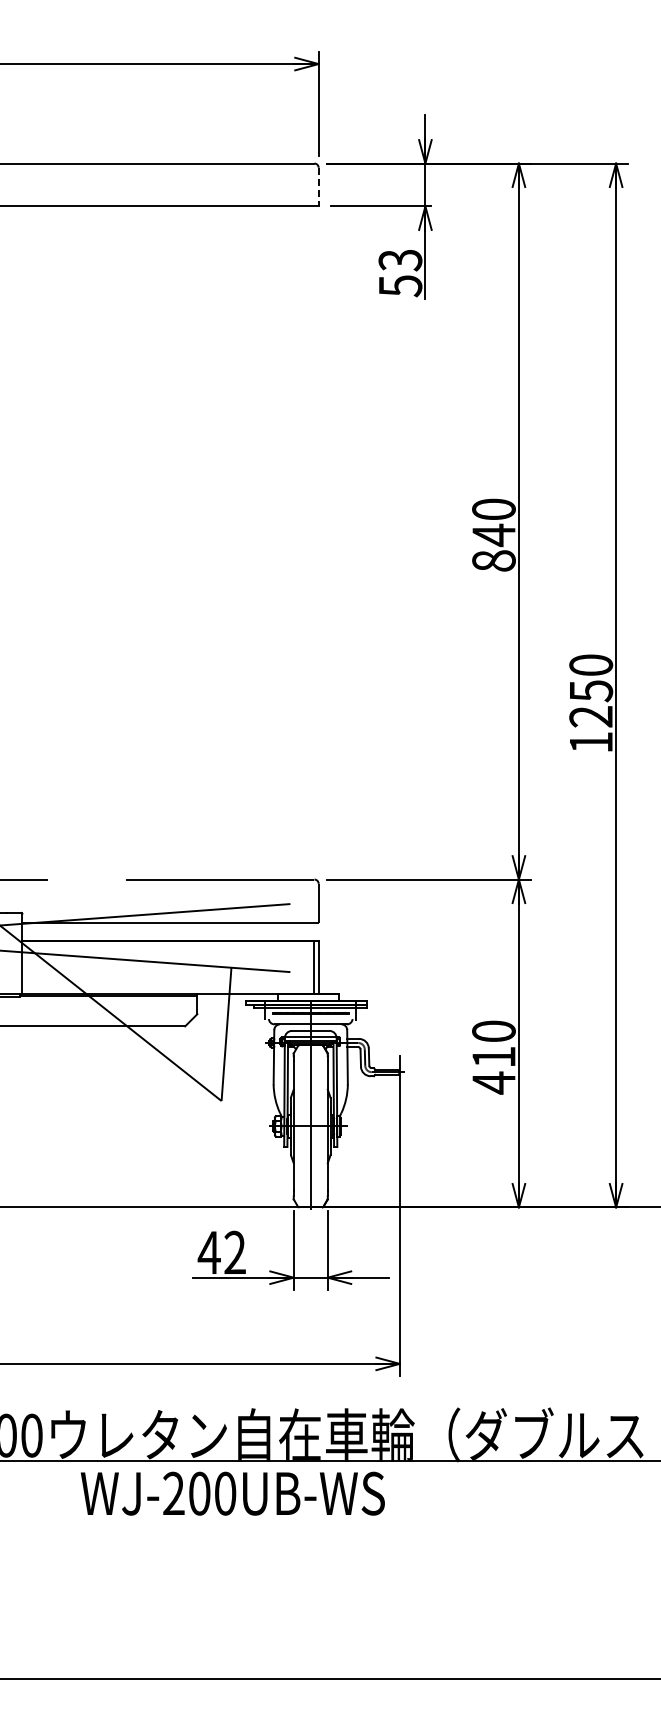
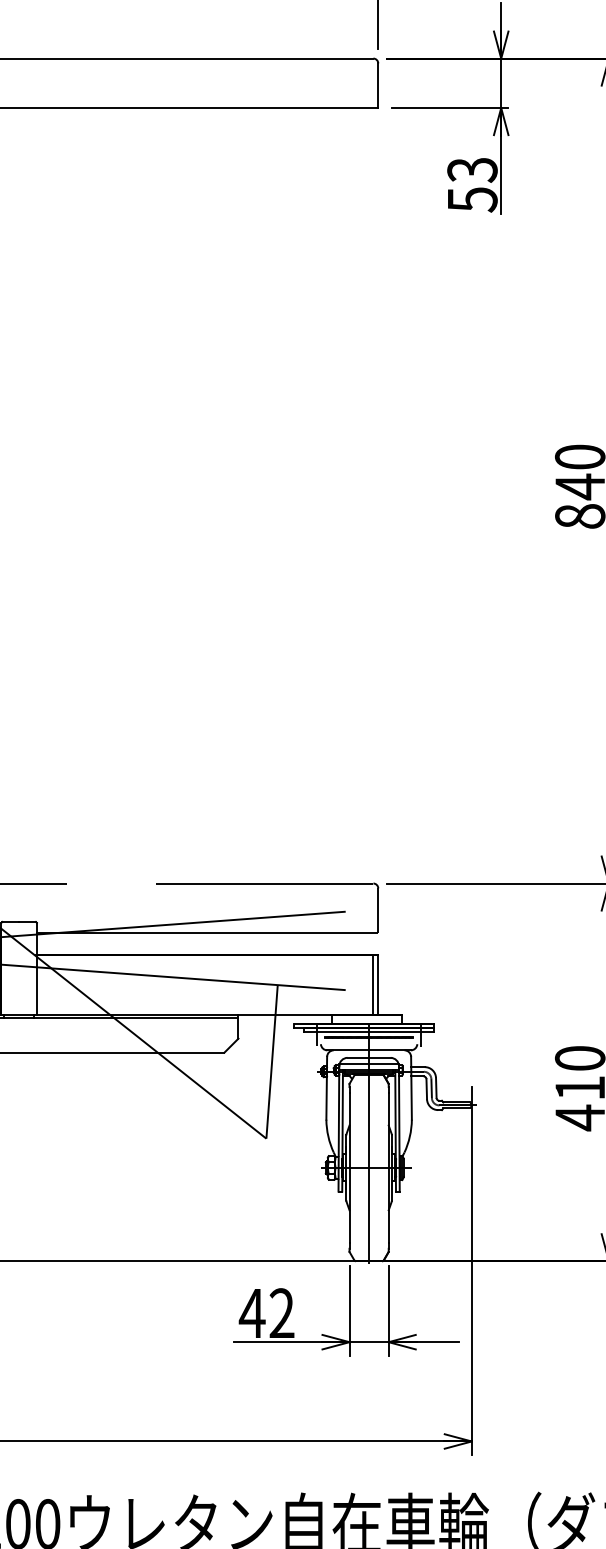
line: (318, 187) -> (378, 86), dashed -> solid

